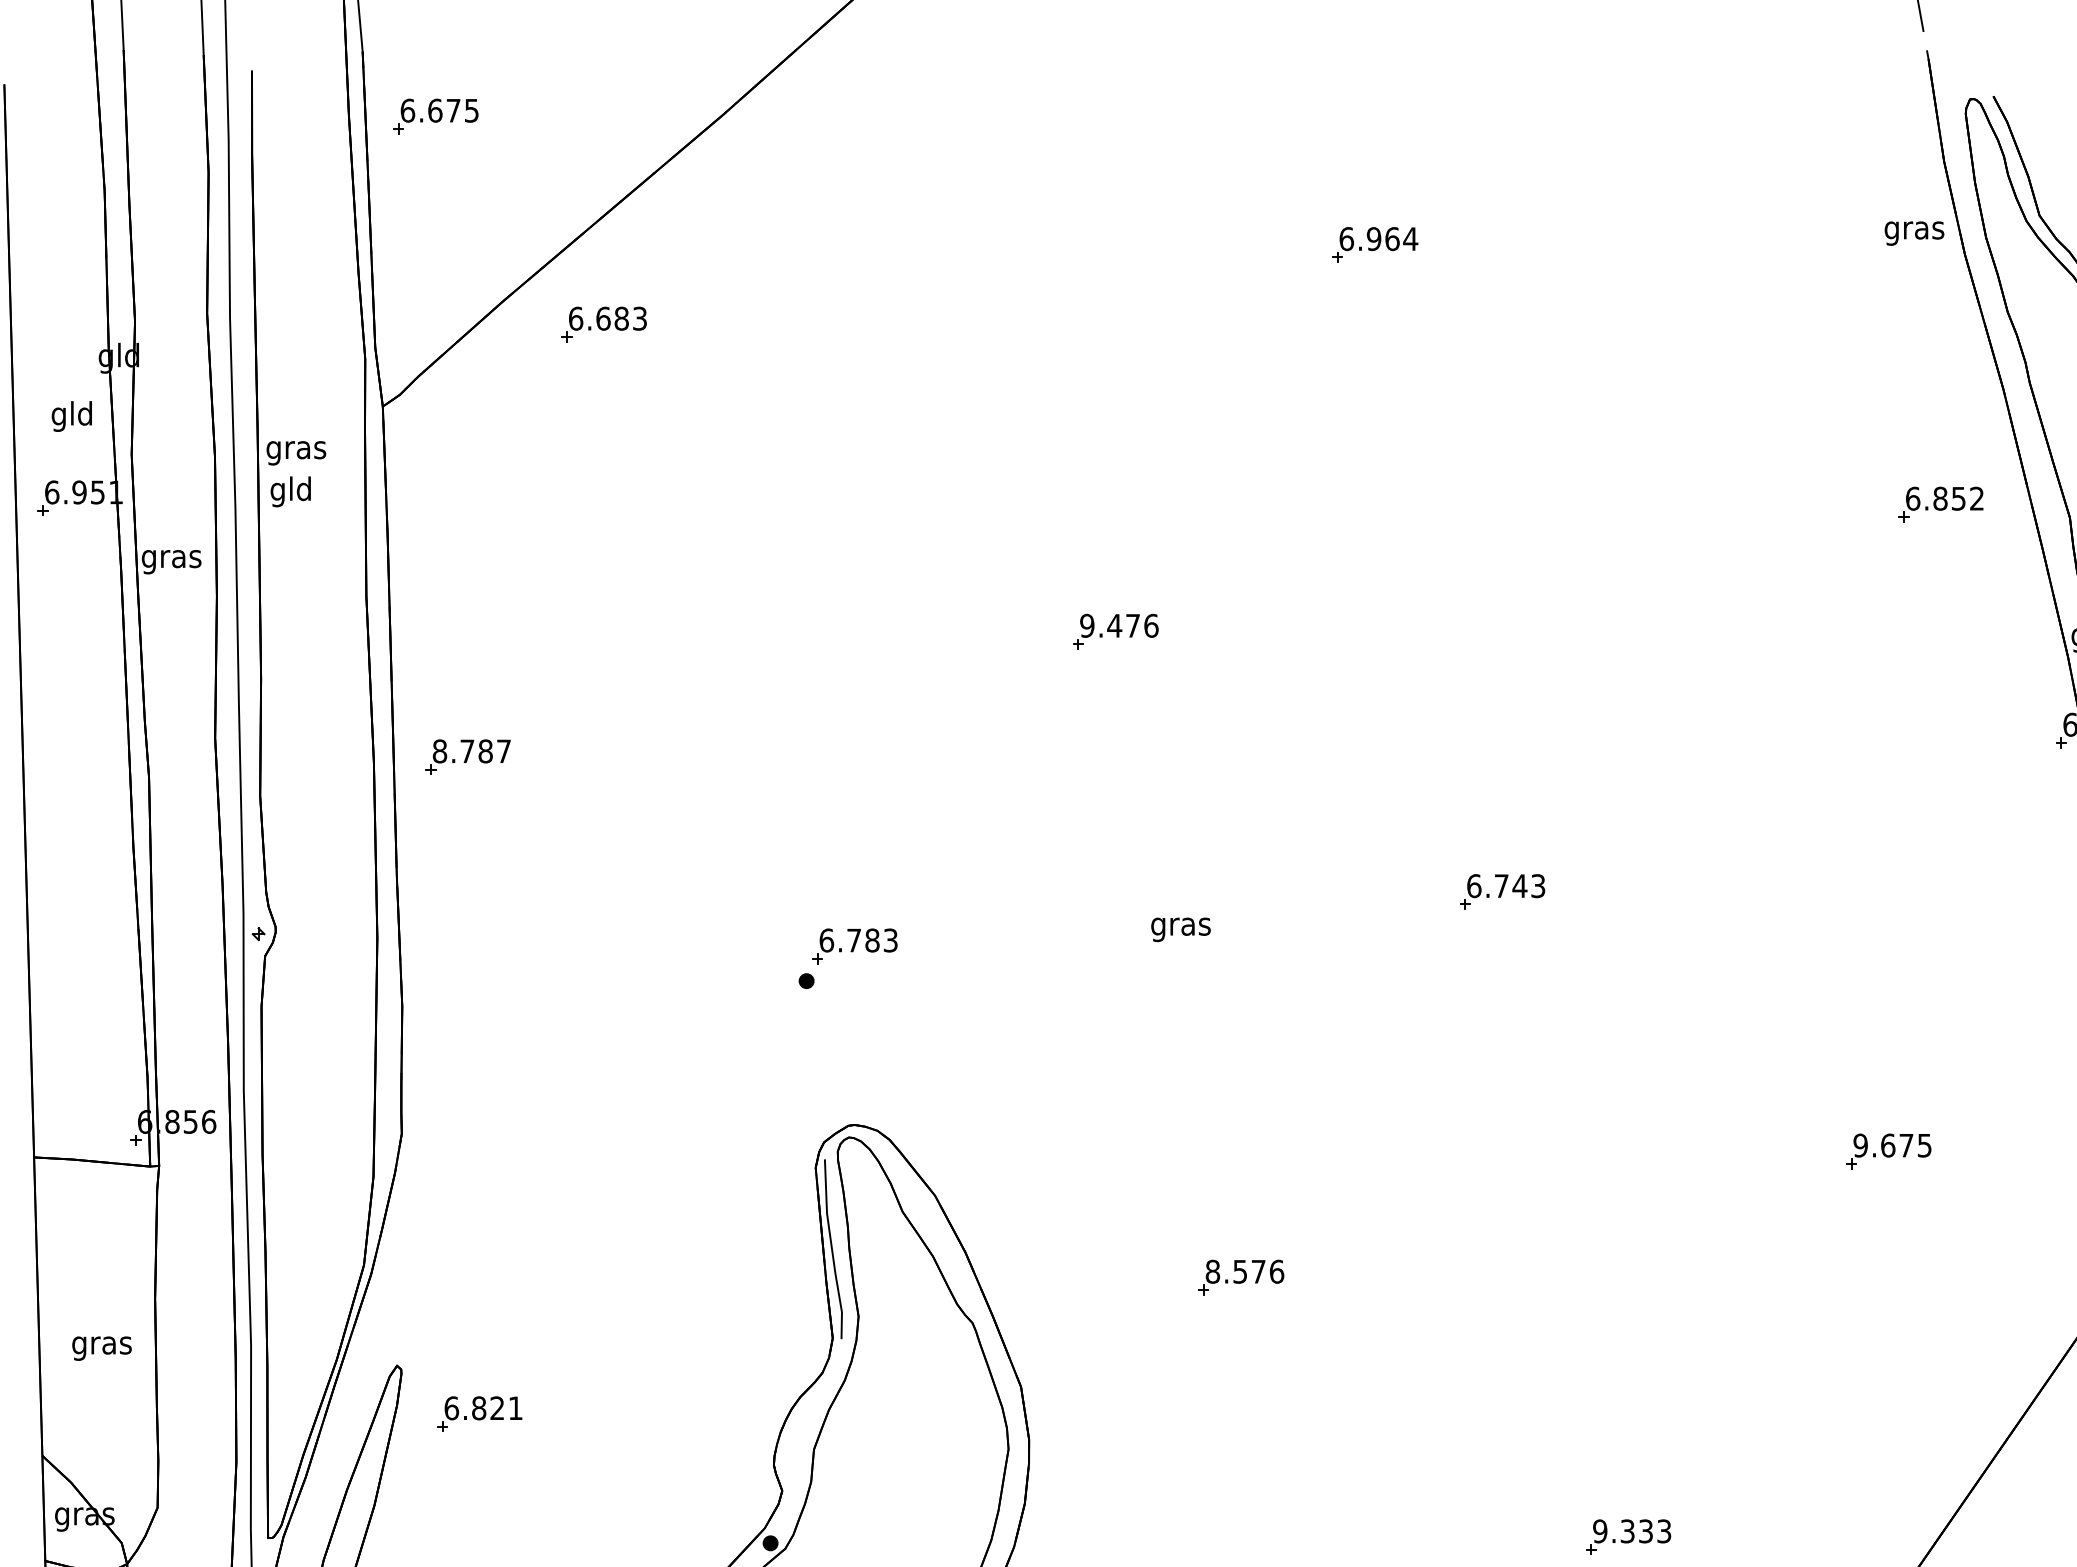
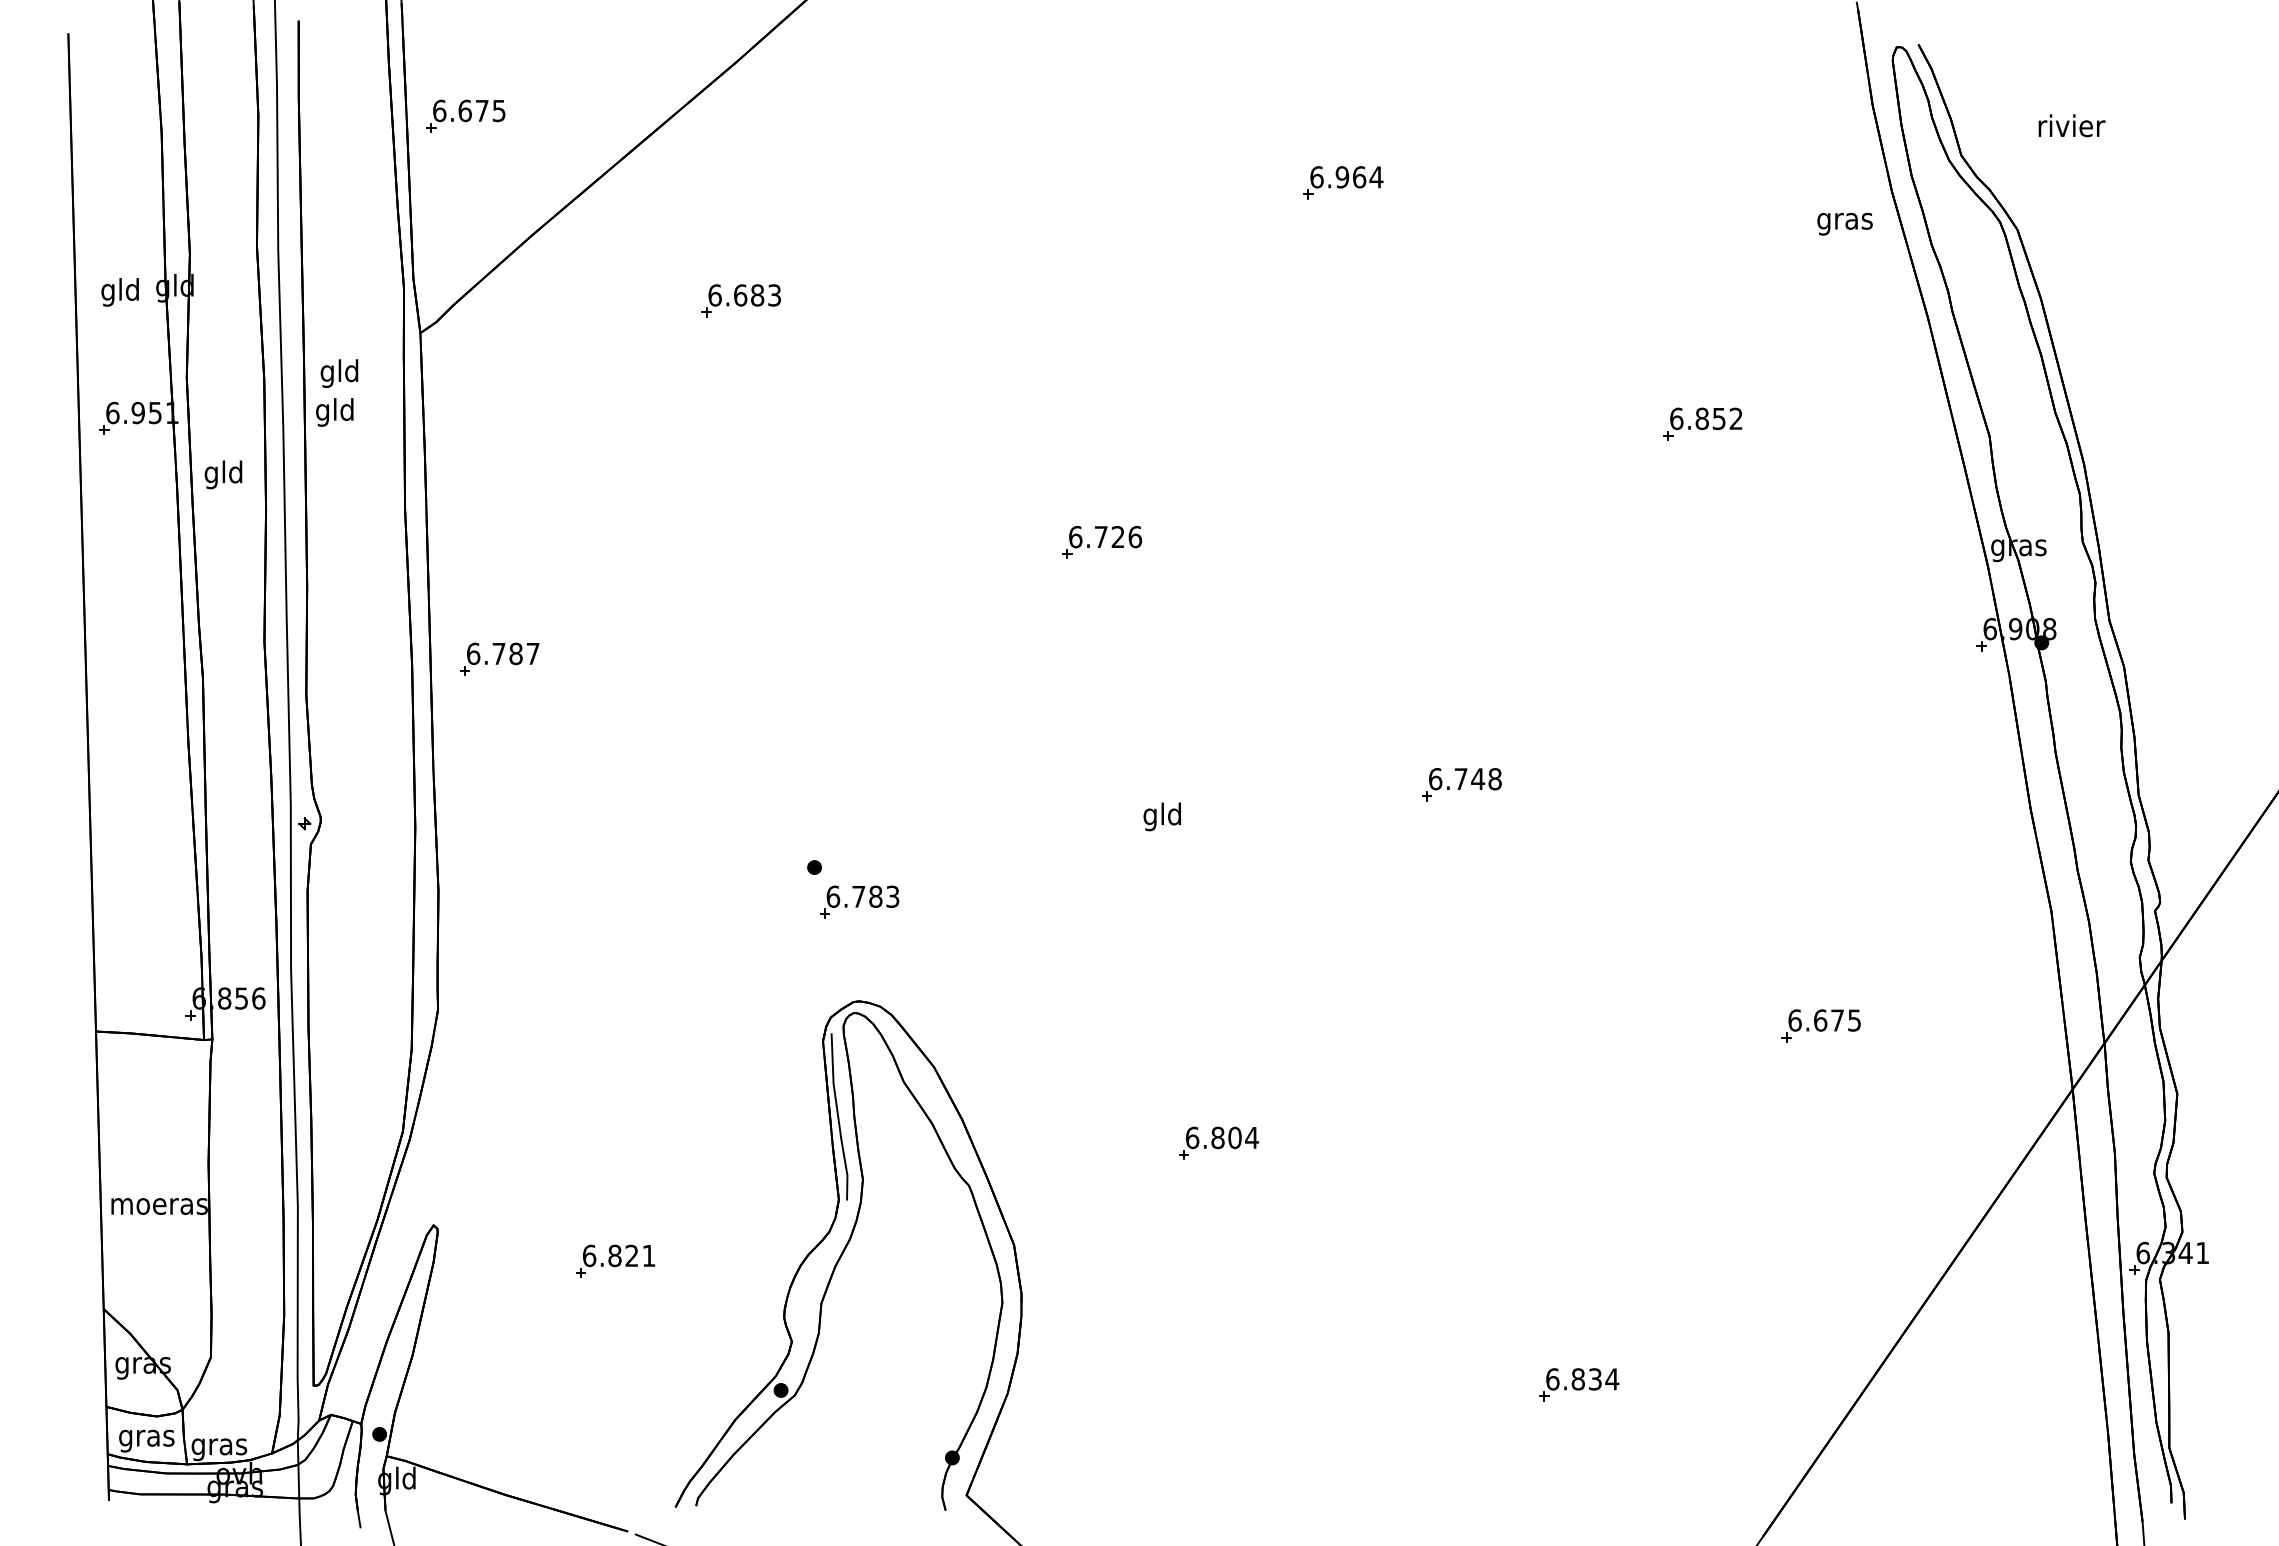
part: (435, 115) -> (465, 115), moved
text: (1913, 232) -> (1844, 223), moved
part: (603, 324) -> (740, 300), moved
text: (71, 416) -> (119, 292), moved
text: (295, 449) -> (339, 373), gras -> gld
part: (1940, 503) -> (1702, 423), moved
text: (171, 558) -> (223, 474), gras -> gld
text: (1109, 625) -> (1096, 536), 9.476 -> 6.726
text: (439, 751) -> (473, 653), 8.787 -> 6.787
text: (1537, 886) -> (1494, 779), 6.743 -> 6.748
text: (1180, 926) -> (1162, 816), gras -> gld
part: (854, 945) -> (859, 901), moved
text: (1860, 1145) -> (1794, 1020), 9.675 -> 6.675
text: (1245, 1271) -> (1222, 1137), 8.576 -> 6.804
text: (102, 1348) -> (159, 1209), gras -> moeras
part: (479, 1413) -> (615, 1260), moved
text: (1632, 1531) -> (1582, 1379), 9.333 -> 6.834

